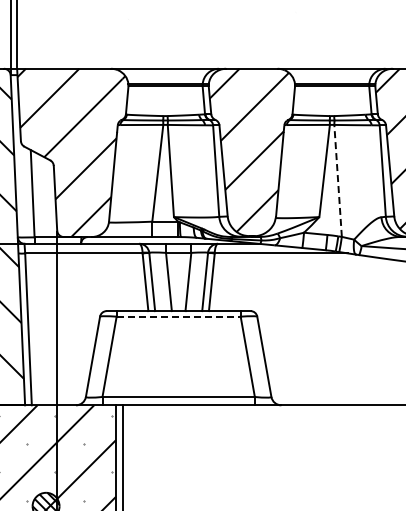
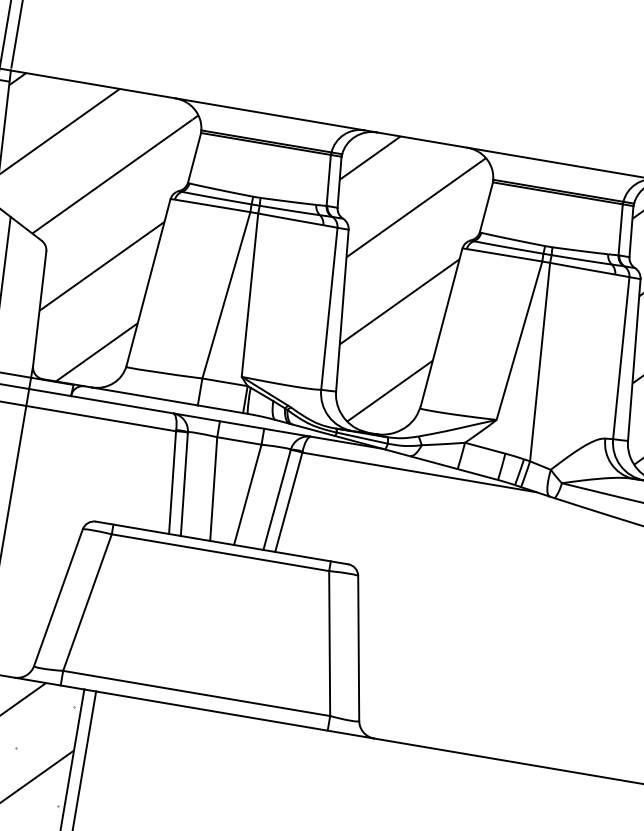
line: (338, 180) -> (540, 361), dashed -> solid
line: (179, 316) -> (221, 552), dashed -> solid

